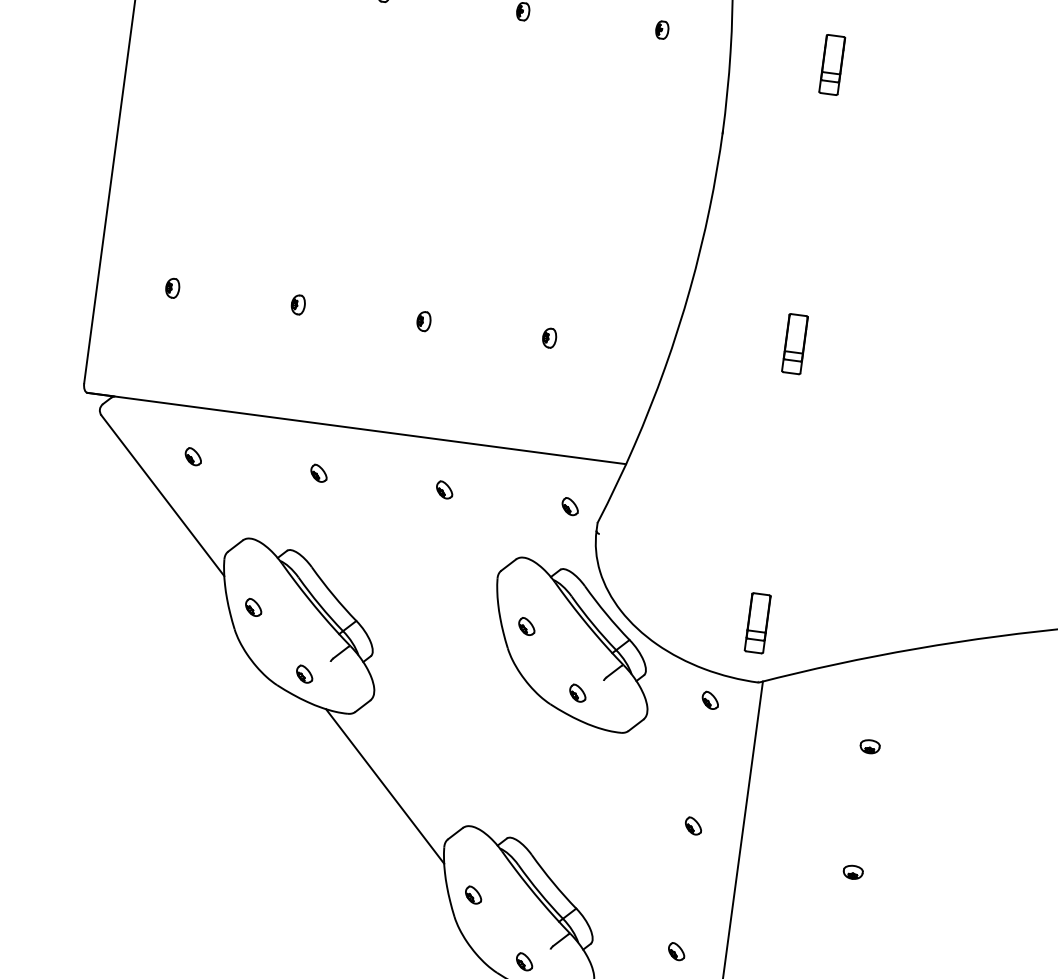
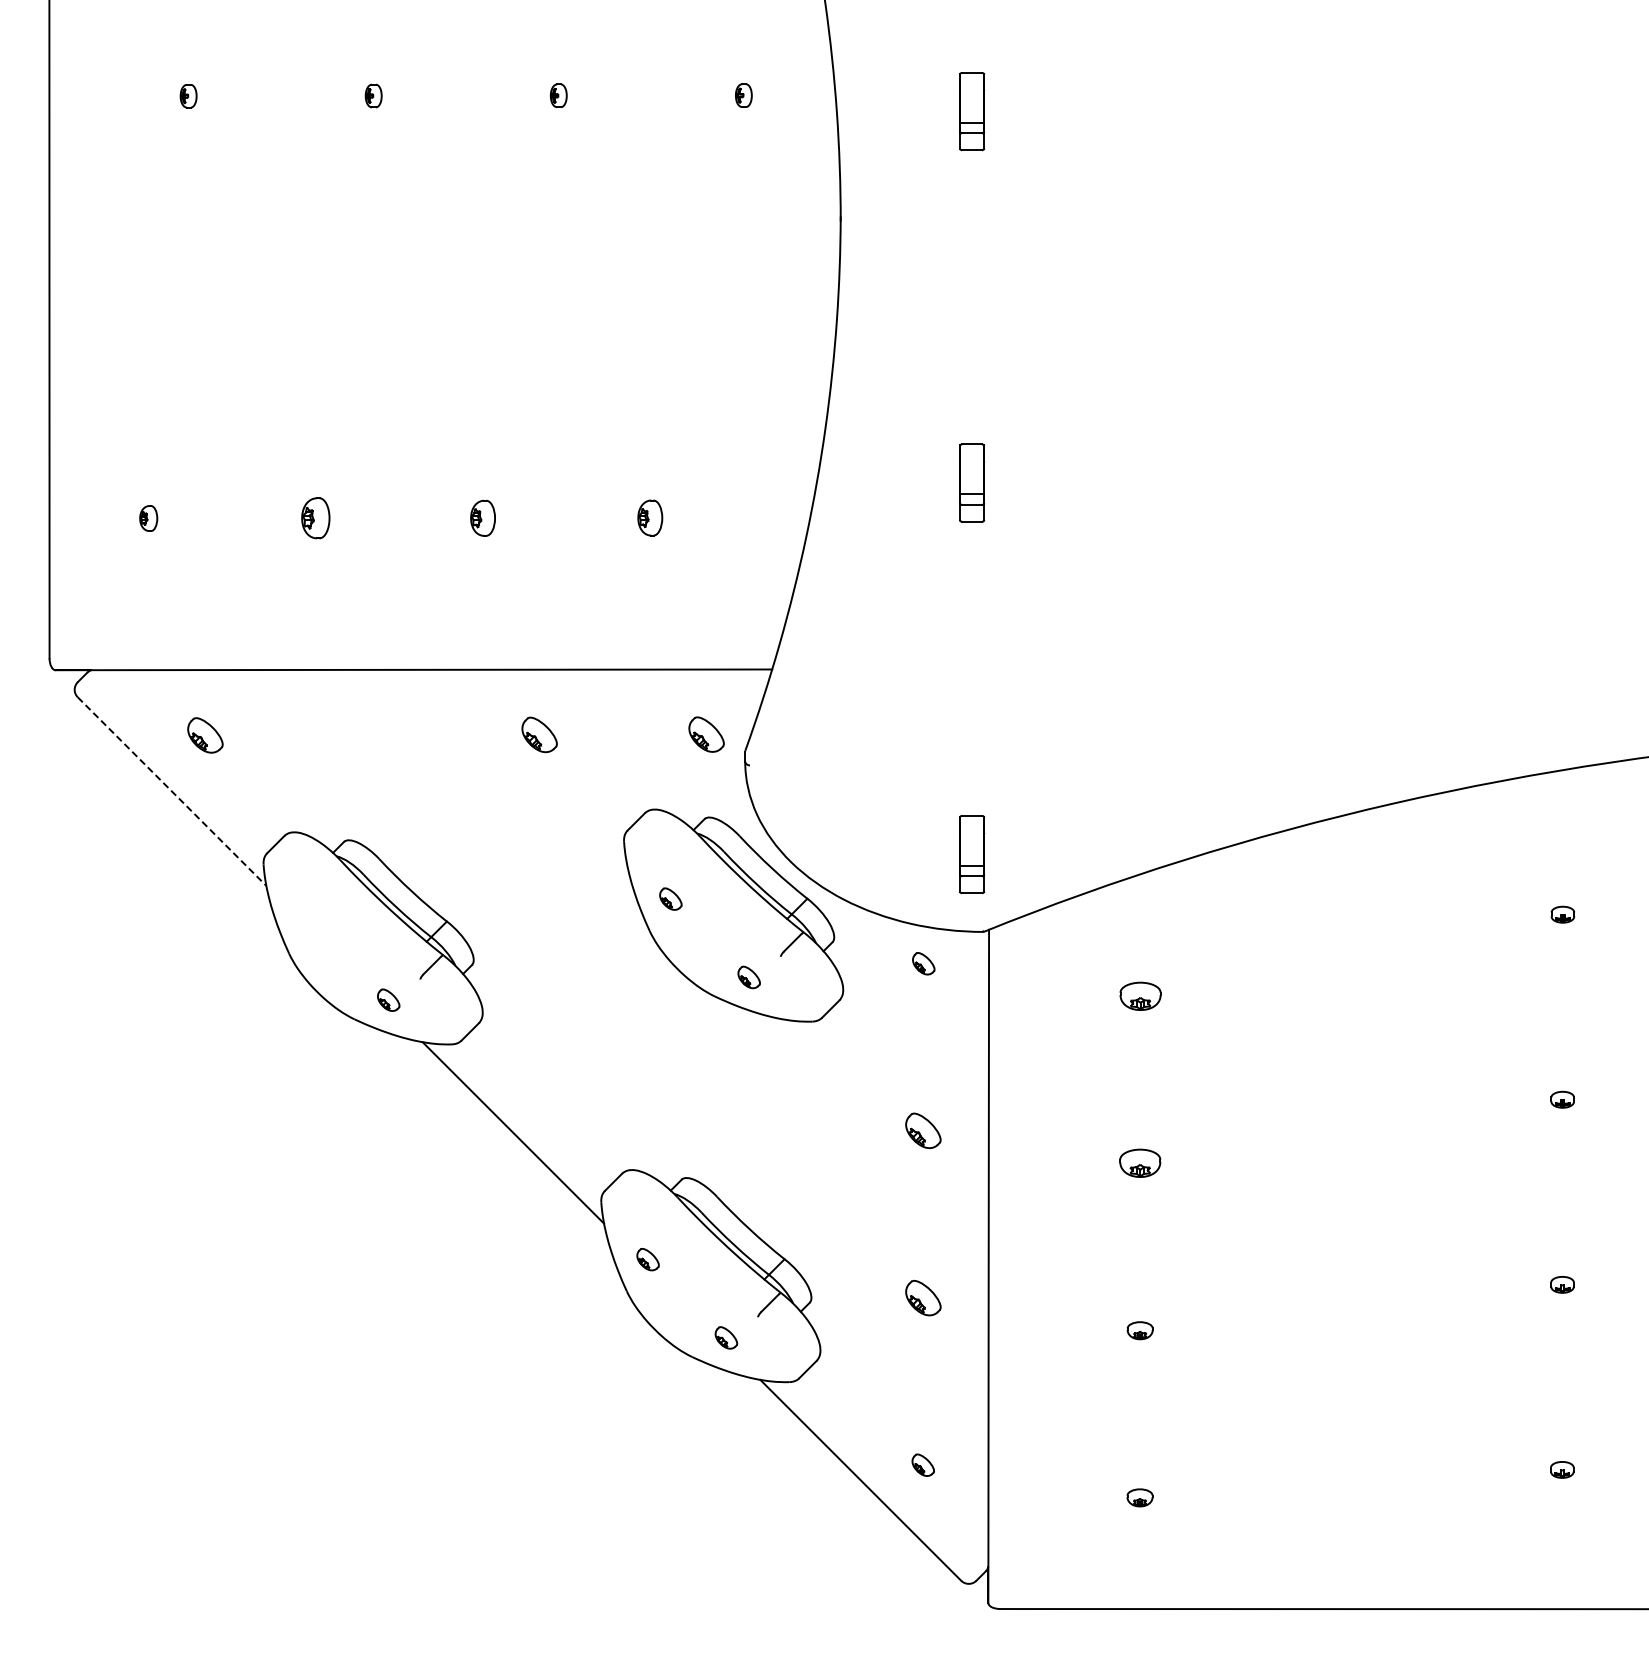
part: (298, 304) -> (315, 518), size x1.6
part: (423, 320) -> (482, 517), size x1.4
part: (549, 337) -> (649, 517), size x1.4
part: (192, 456) -> (204, 734), size x1.6
part: (319, 472) -> (372, 734), removed
part: (444, 489) -> (539, 734), size x1.6
line: (163, 495) -> (172, 791), solid -> dashed
part: (570, 506) -> (706, 734), size x1.6
part: (253, 607) -> (310, 921), removed
part: (870, 746) -> (1140, 996), size x1.6
part: (693, 825) -> (923, 1130), size x1.6
part: (853, 872) -> (1140, 1163), size x1.6
part: (676, 951) -> (923, 1297), size x1.6

